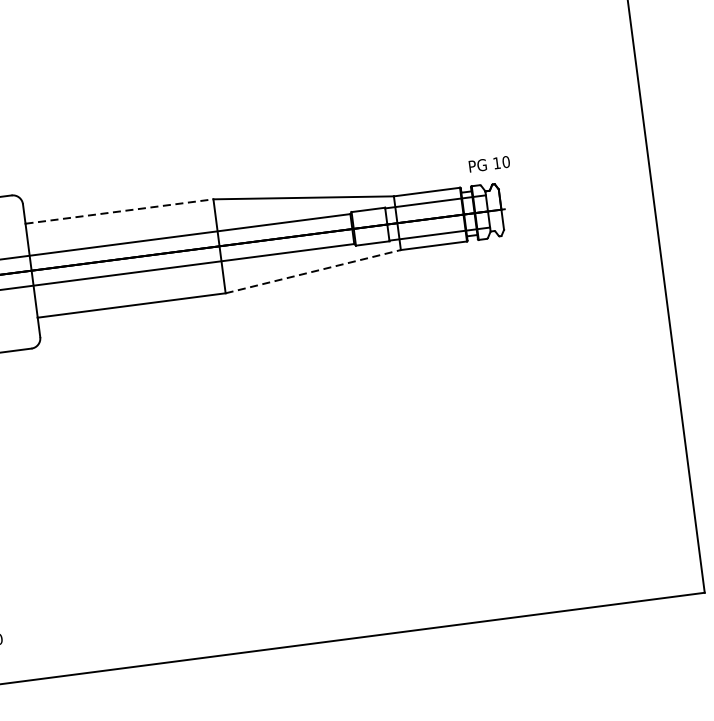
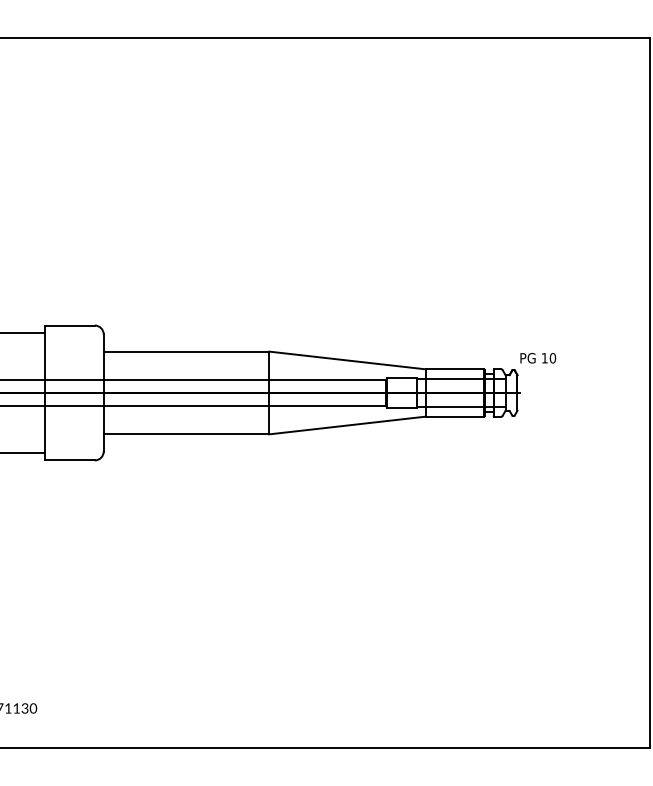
text: (489, 164) -> (538, 358), moved
line: (119, 211) -> (186, 351), dashed -> solid
line: (313, 271) -> (347, 425), dashed -> solid

